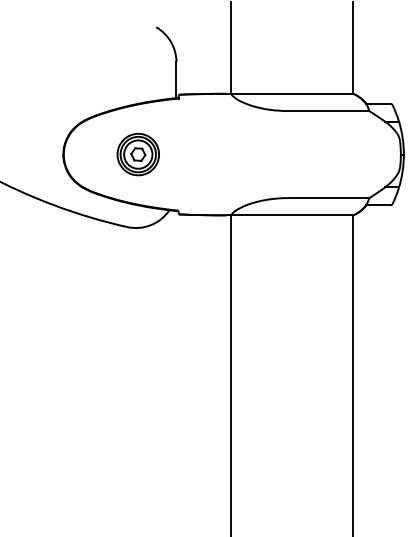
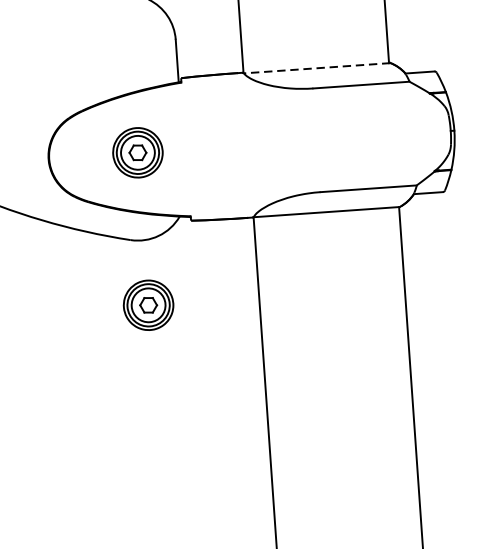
line: (292, 94) -> (316, 68), solid -> dashed
part: (137, 282) -> (147, 305), added

